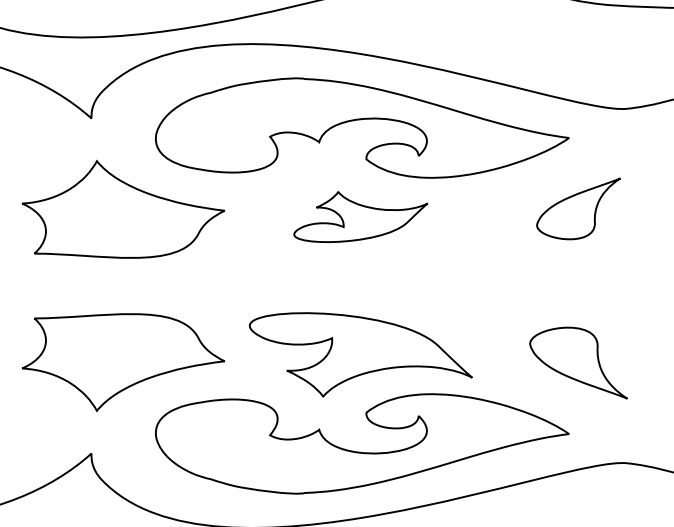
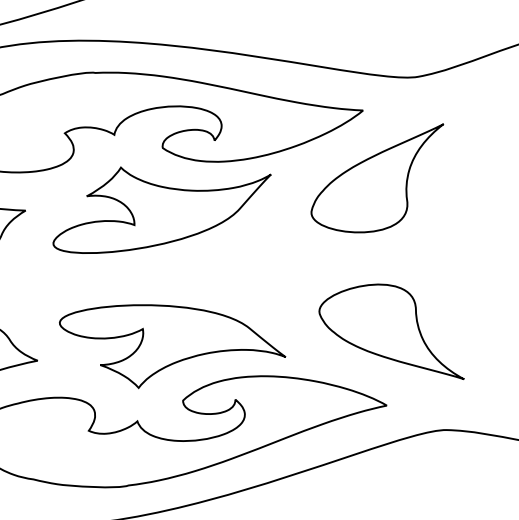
part: (578, 208) -> (378, 180), size x1.67
part: (360, 216) -> (161, 205), size x1.67
part: (578, 362) -> (390, 333), size x1.43

